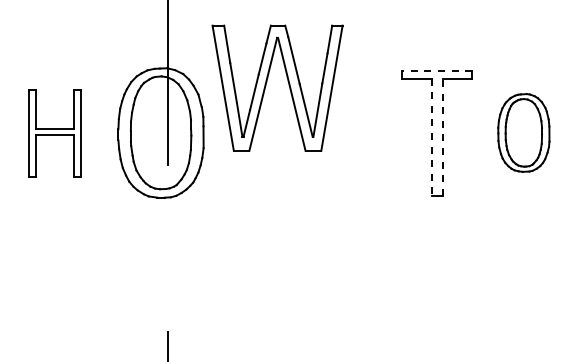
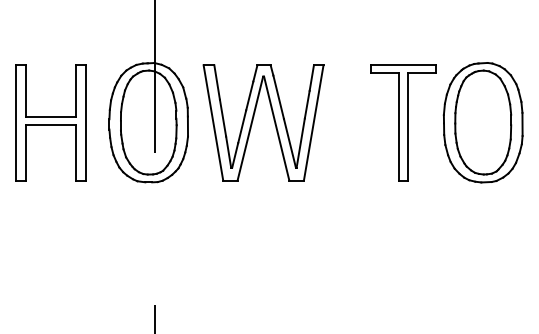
line: (437, 70) -> (403, 65), dashed -> solid
part: (266, 86) -> (253, 121), moved
part: (523, 132) -> (482, 122), size x1.67
part: (55, 133) -> (51, 123), size x1.43
line: (431, 137) -> (398, 126), dashed -> solid
line: (442, 137) -> (408, 126), dashed -> solid

